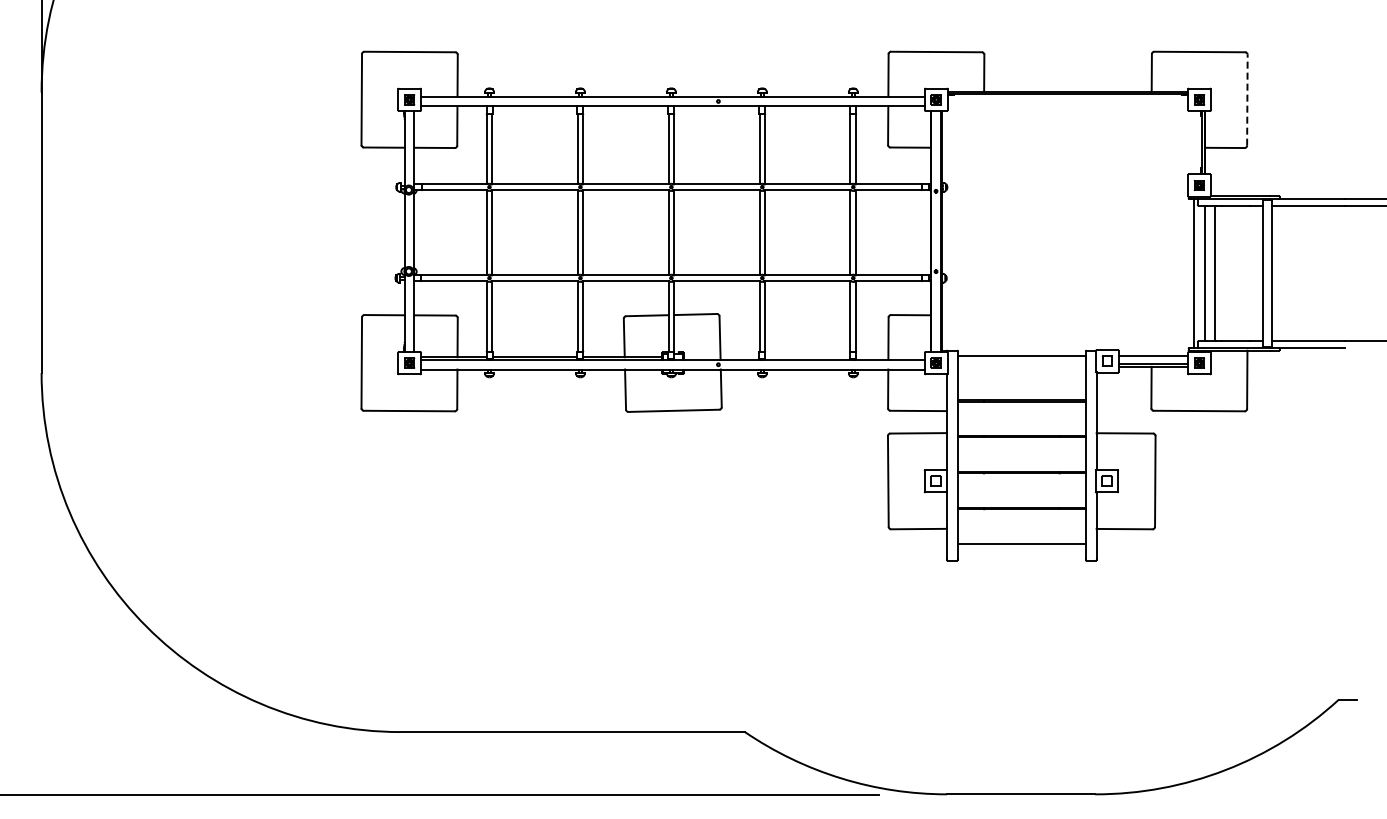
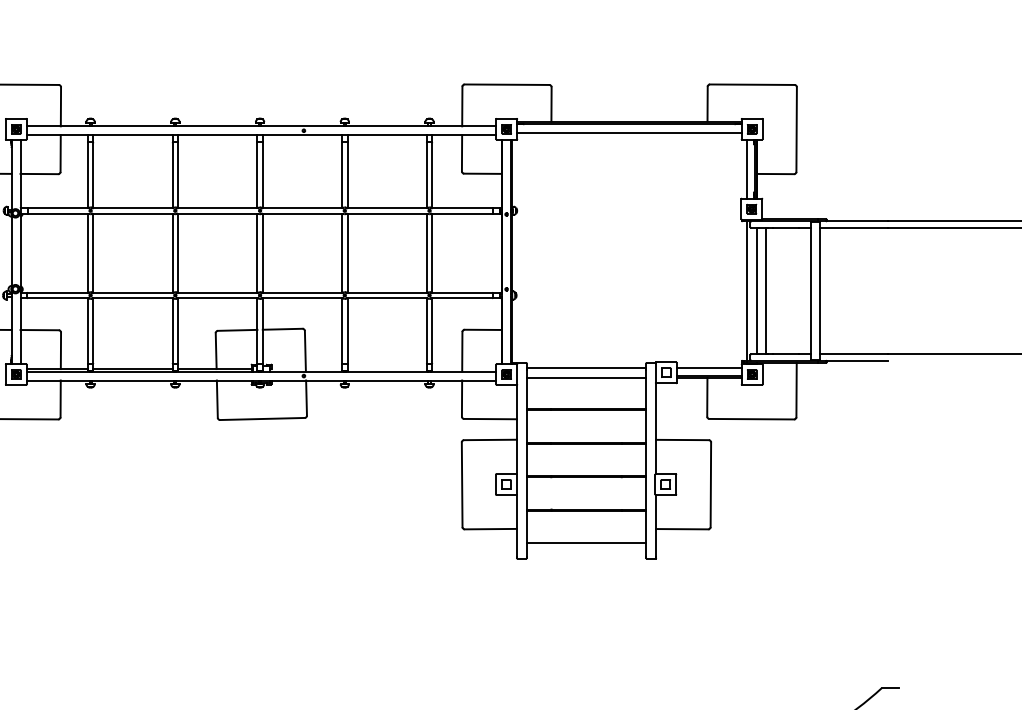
line: (1247, 99) -> (796, 128), dashed -> solid
line: (1067, 103) -> (629, 132), added
line: (1194, 142) -> (747, 169), added
line: (1021, 366) -> (586, 377), added

